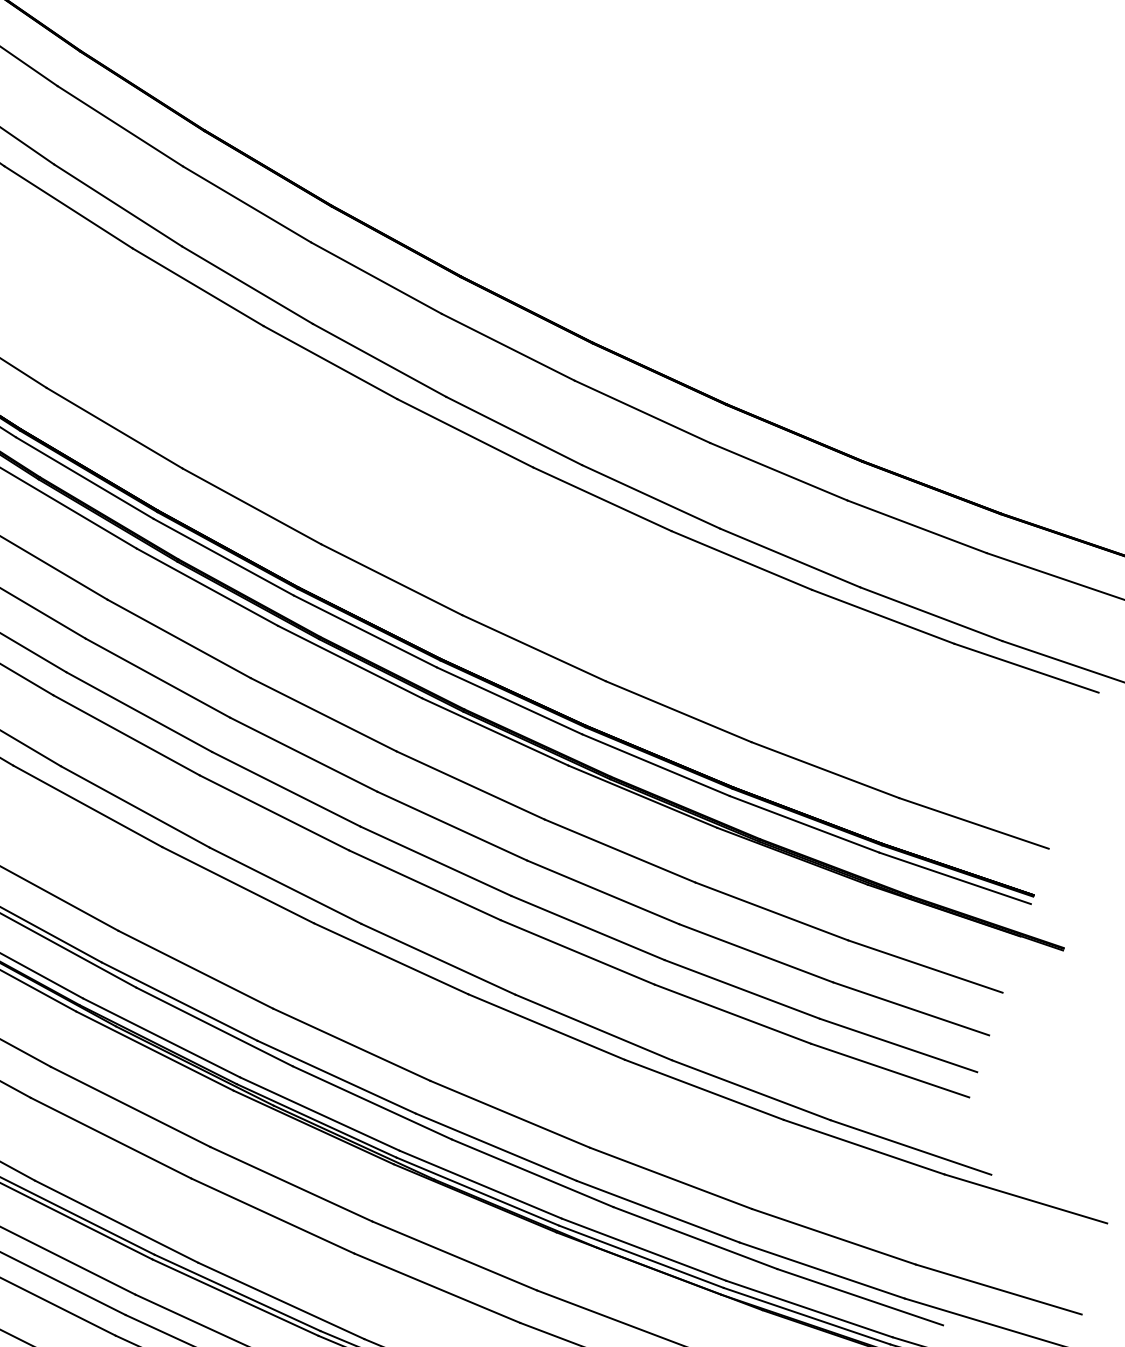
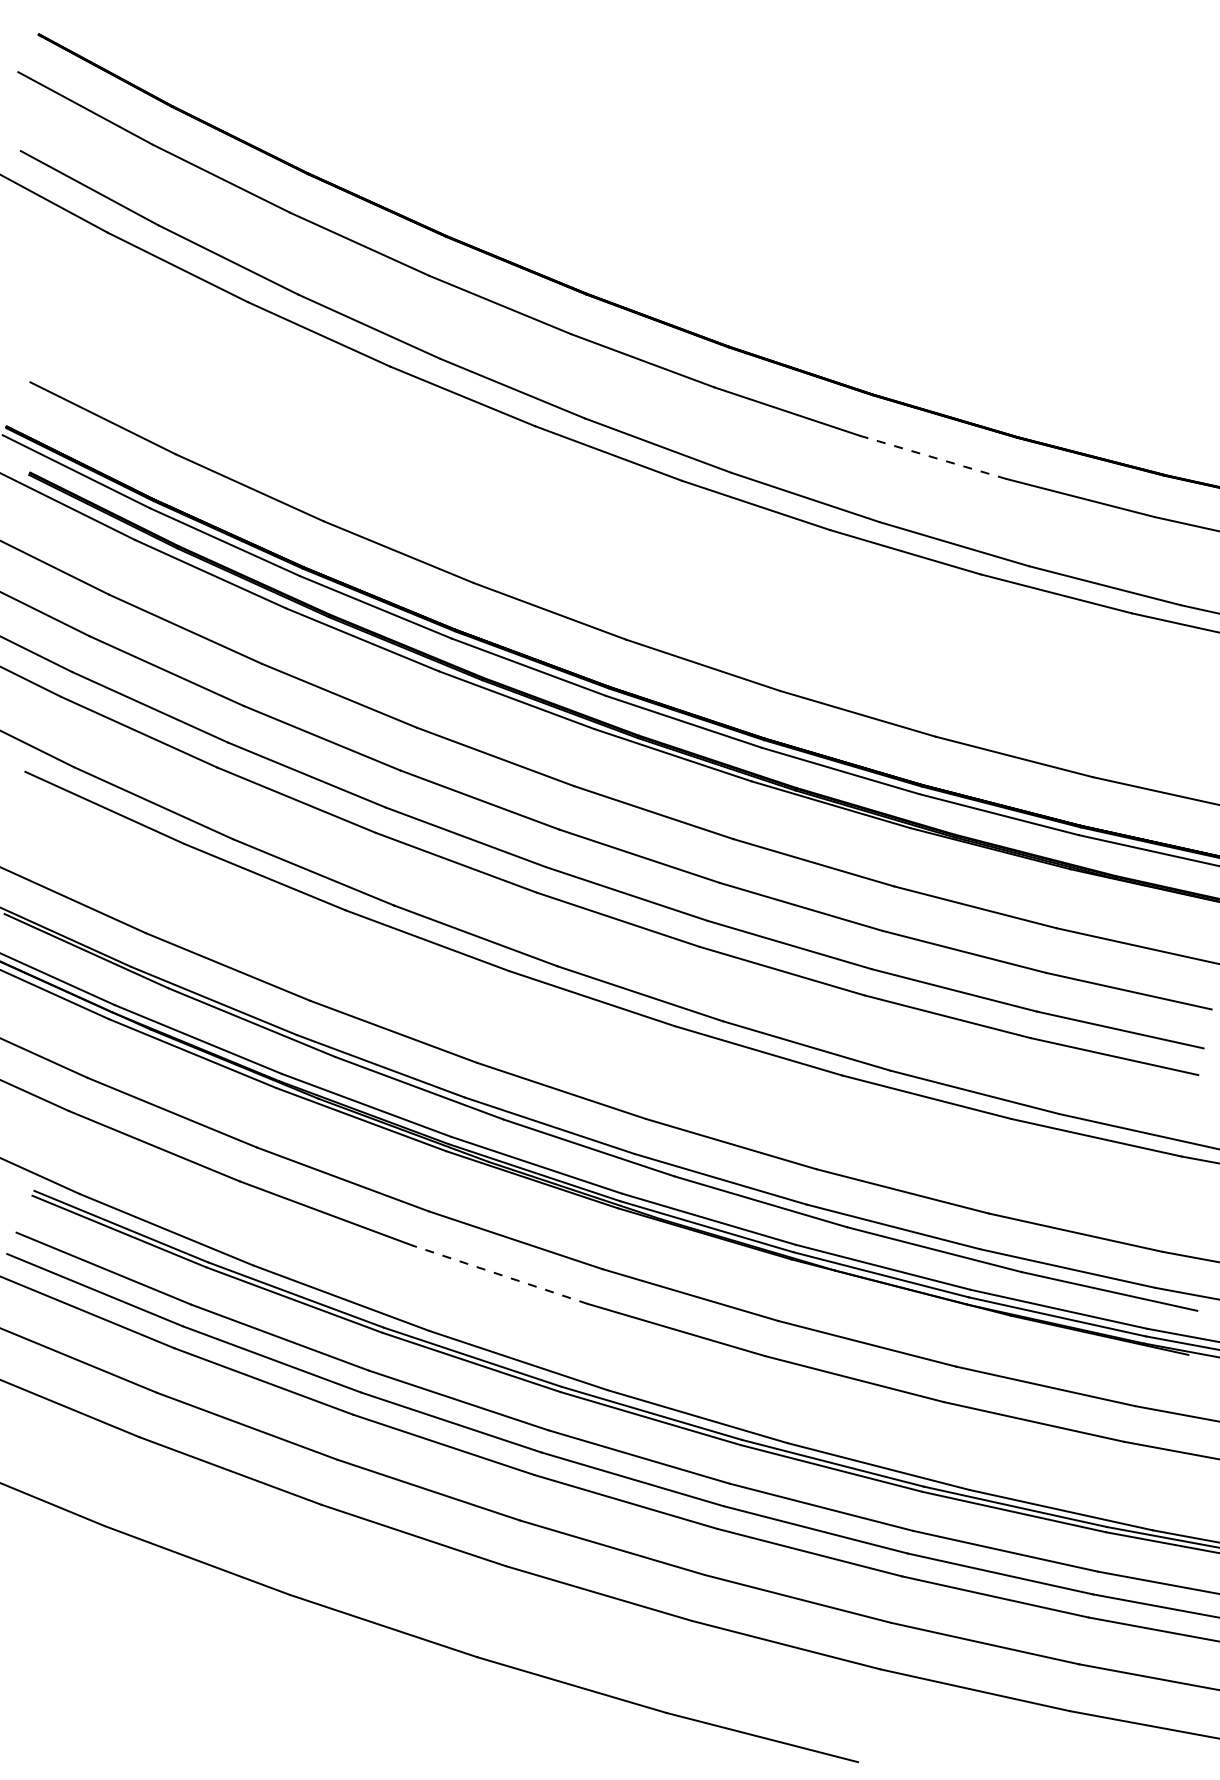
line: (779, 471) -> (933, 457), solid -> dashed
line: (272, 1215) -> (499, 1274), solid -> dashed

